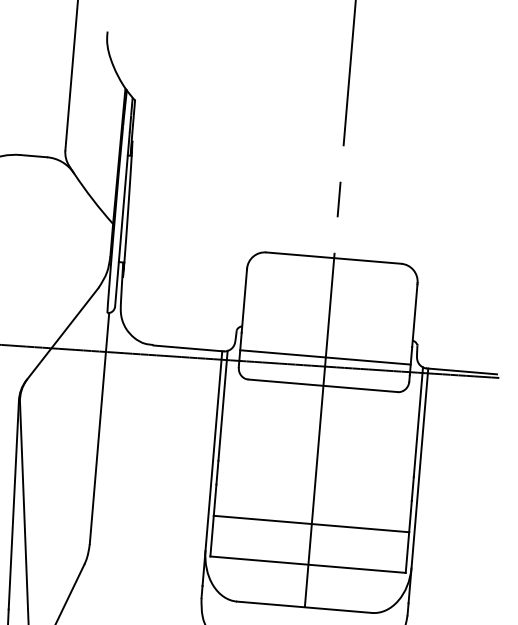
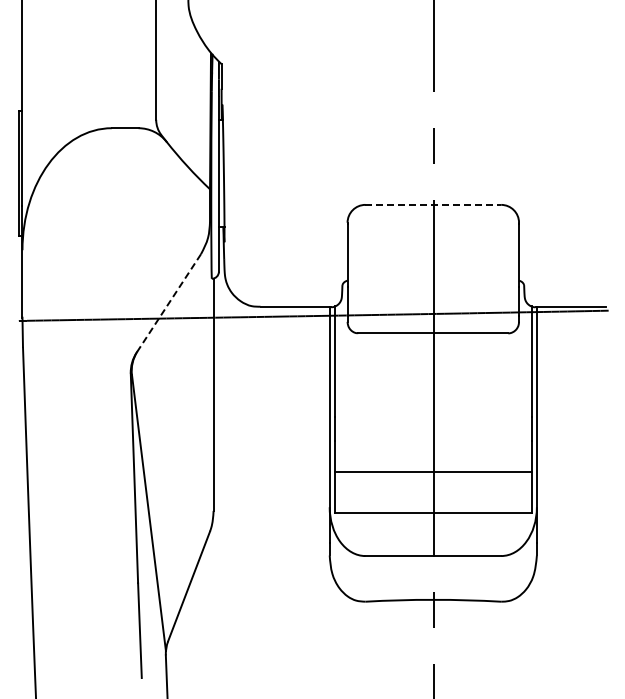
line: (334, 257) -> (433, 204), solid -> dashed
line: (62, 334) -> (168, 303), solid -> dashed
line: (325, 357) -> (433, 304), removed

